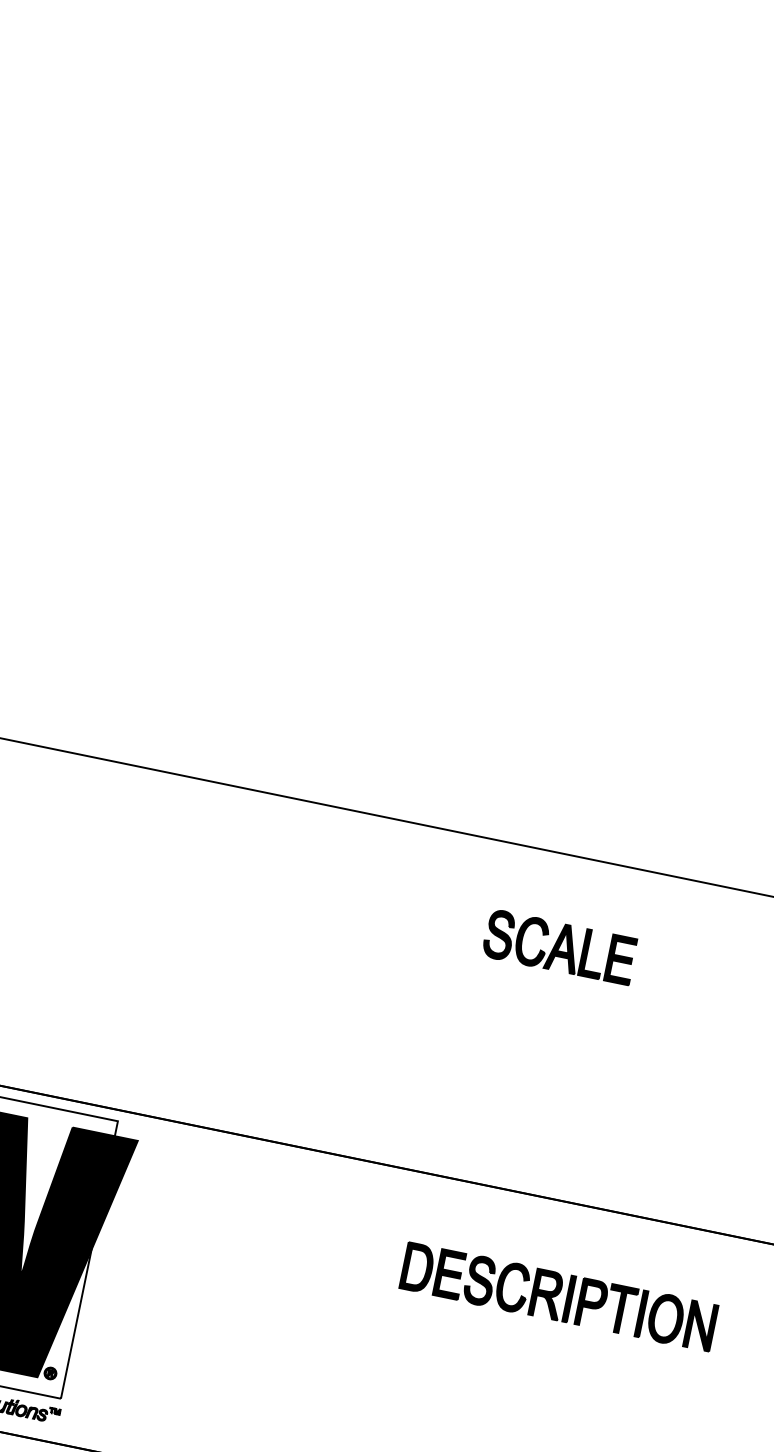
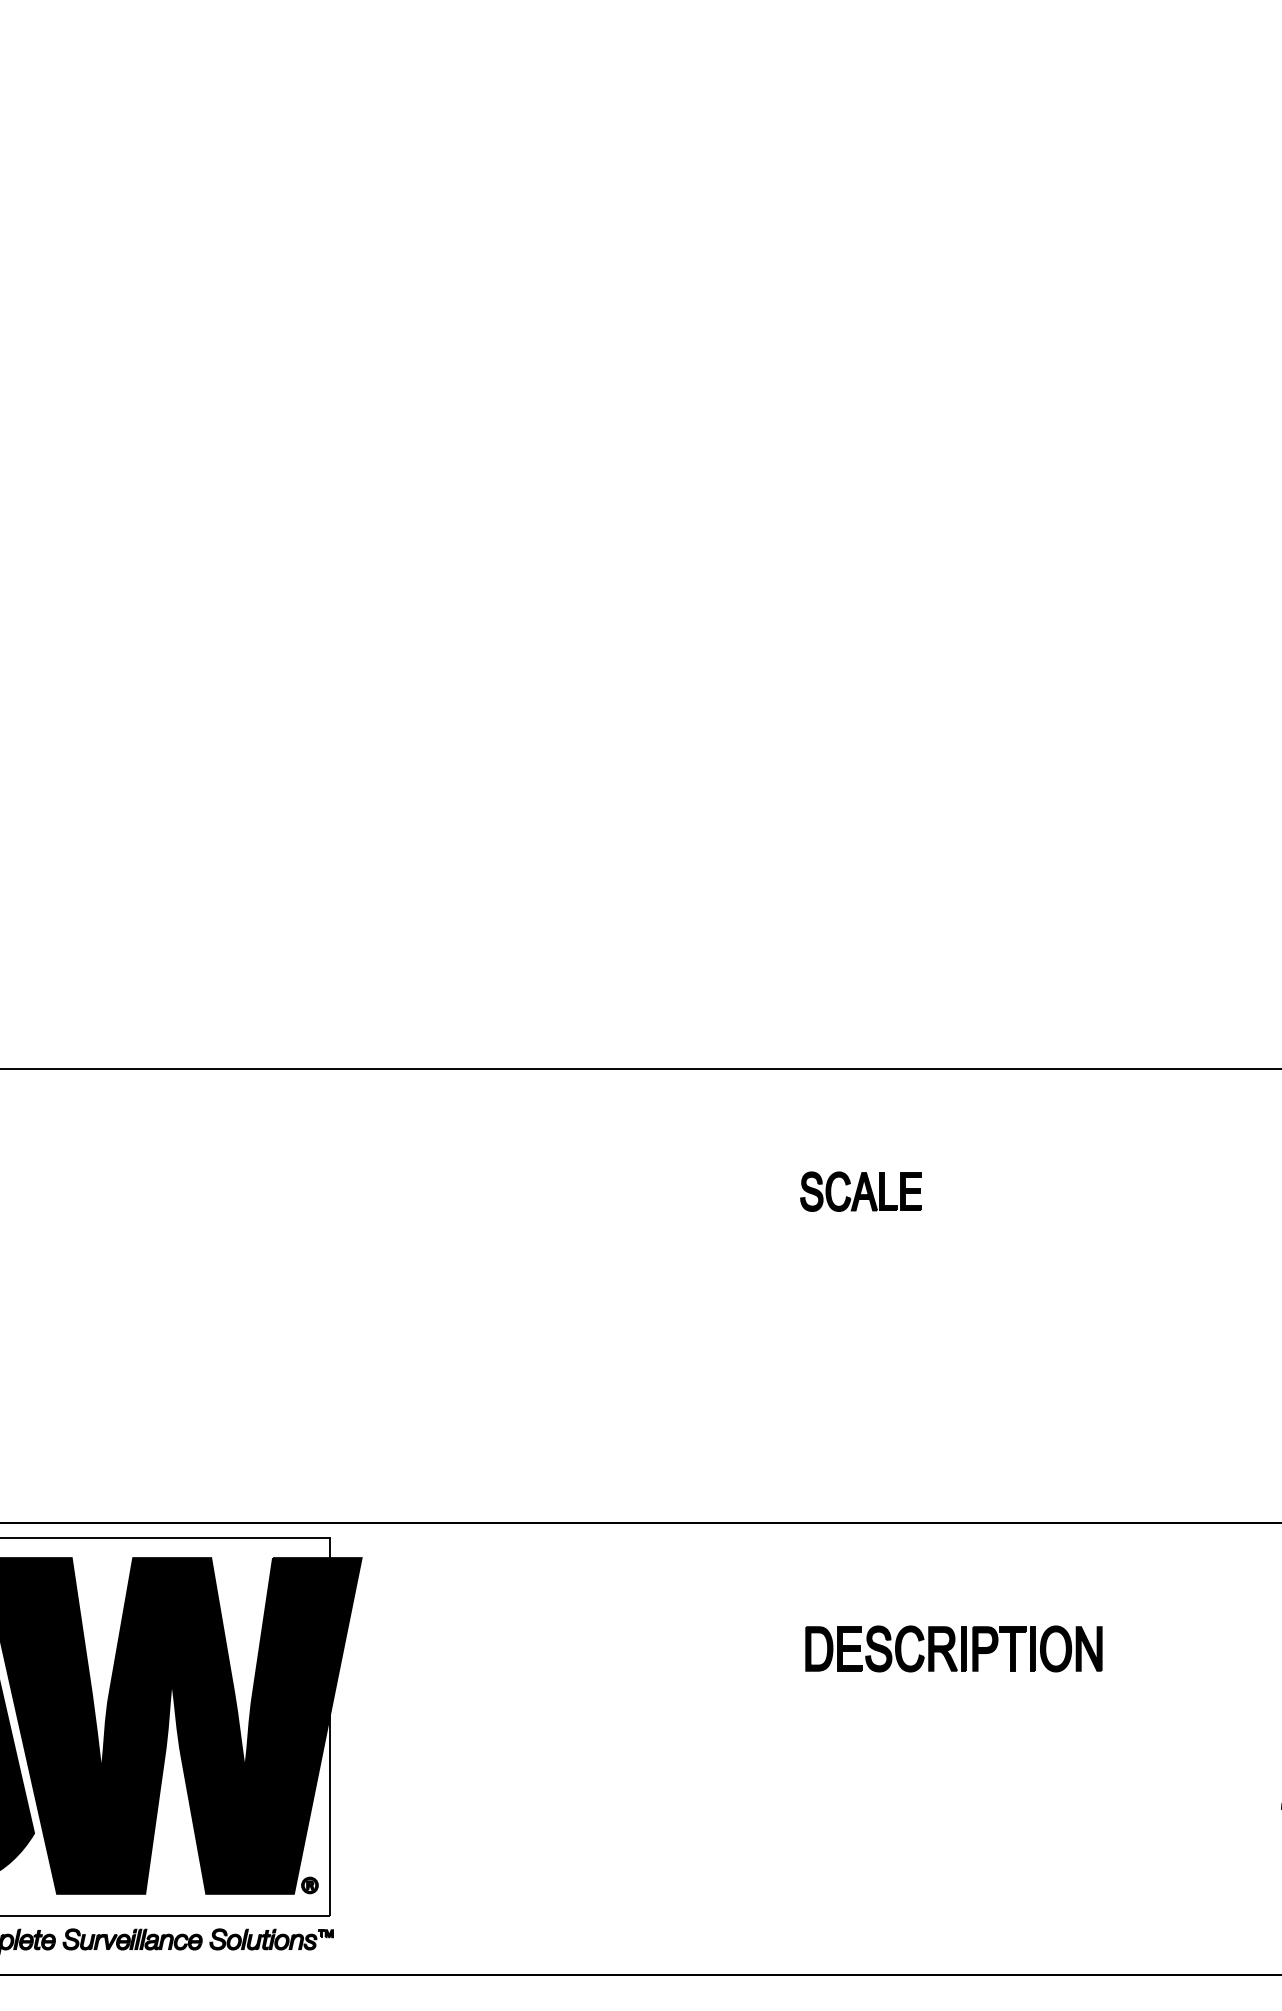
part: (559, 946) -> (860, 1191), size x0.6
part: (558, 1296) -> (953, 1648), size x0.7

